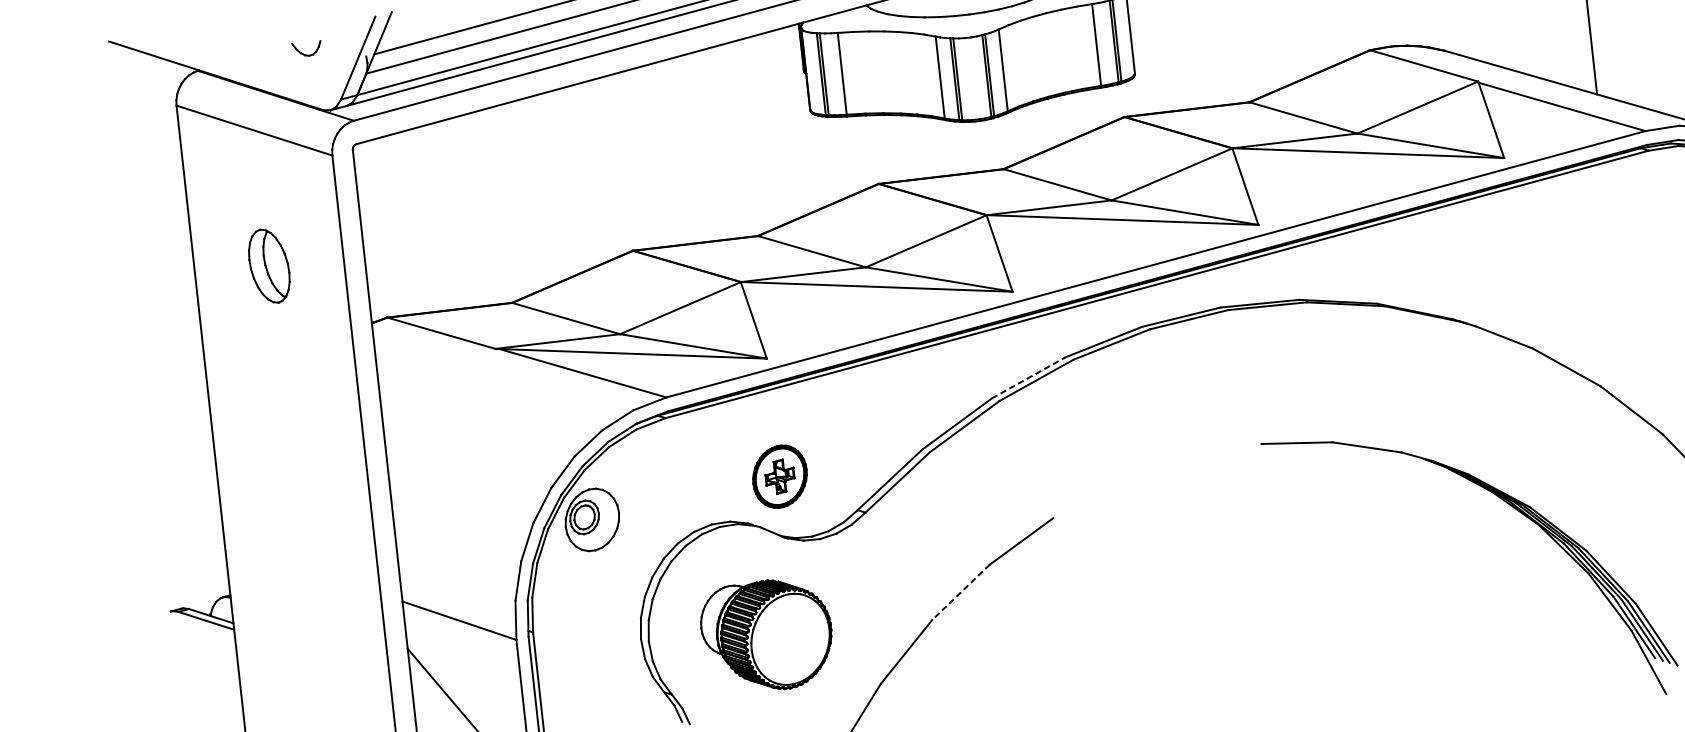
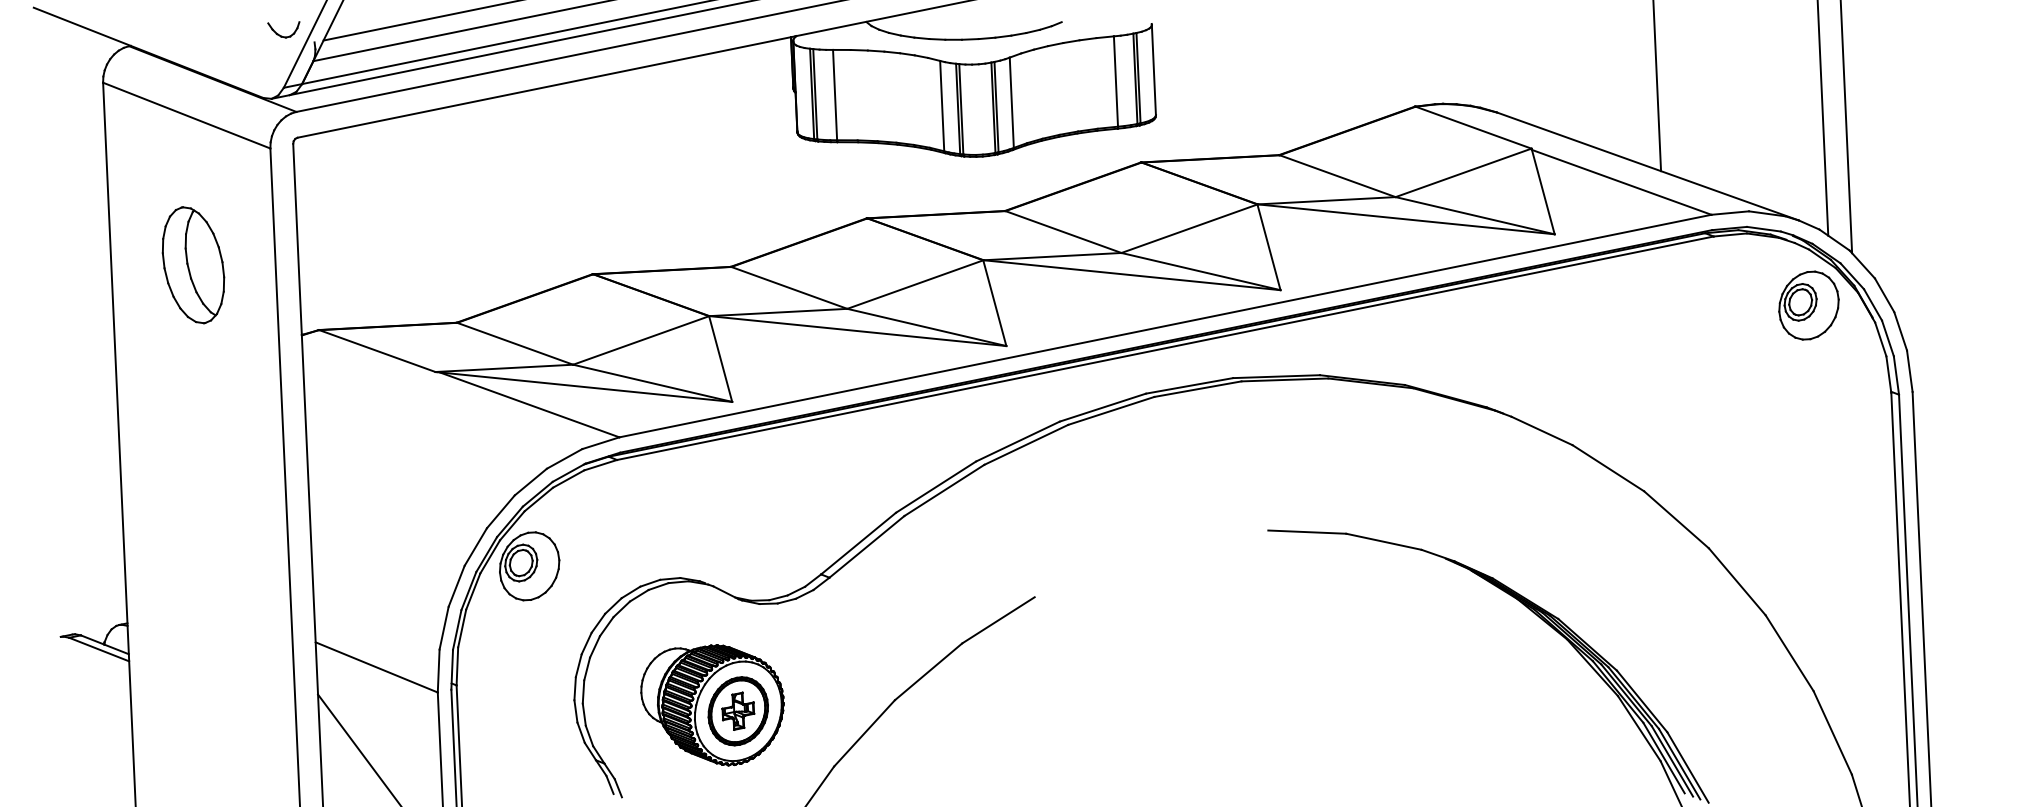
part: (304, 54) -> (281, 35), moved
part: (269, 266) -> (193, 265), size x1.43
line: (1029, 377) -> (1018, 441), dashed -> solid
part: (779, 476) -> (737, 711), moved
line: (961, 592) -> (928, 672), dashed -> solid

